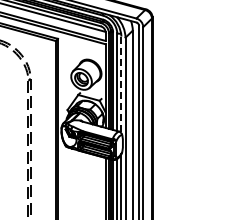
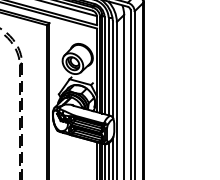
line: (121, 85) -> (112, 69), dashed -> solid

